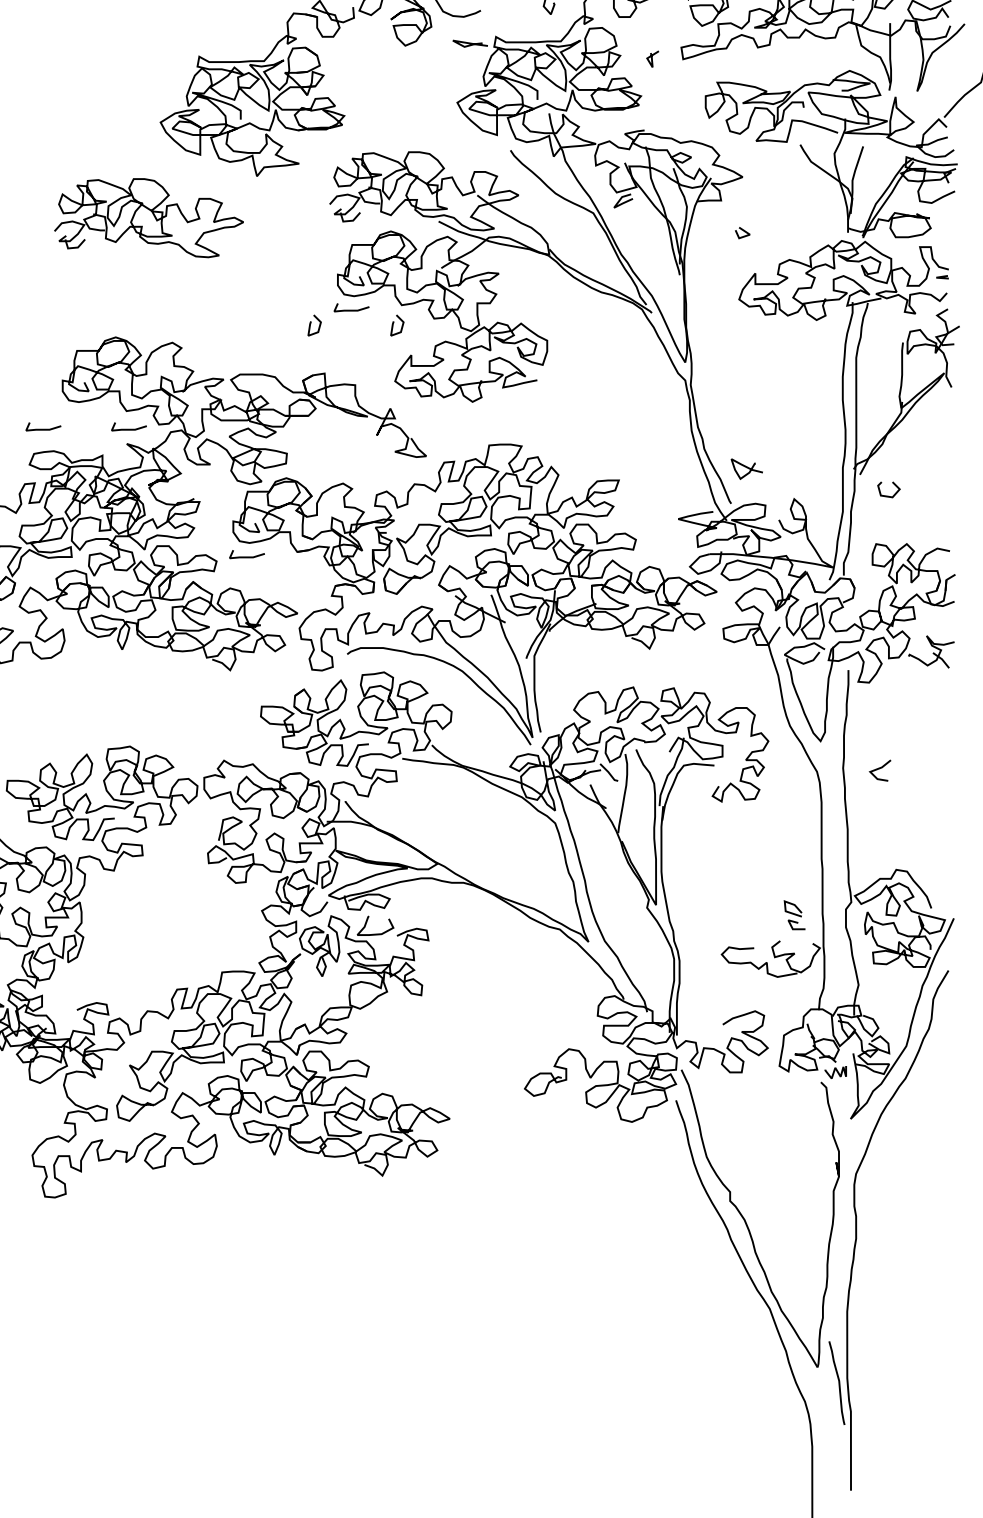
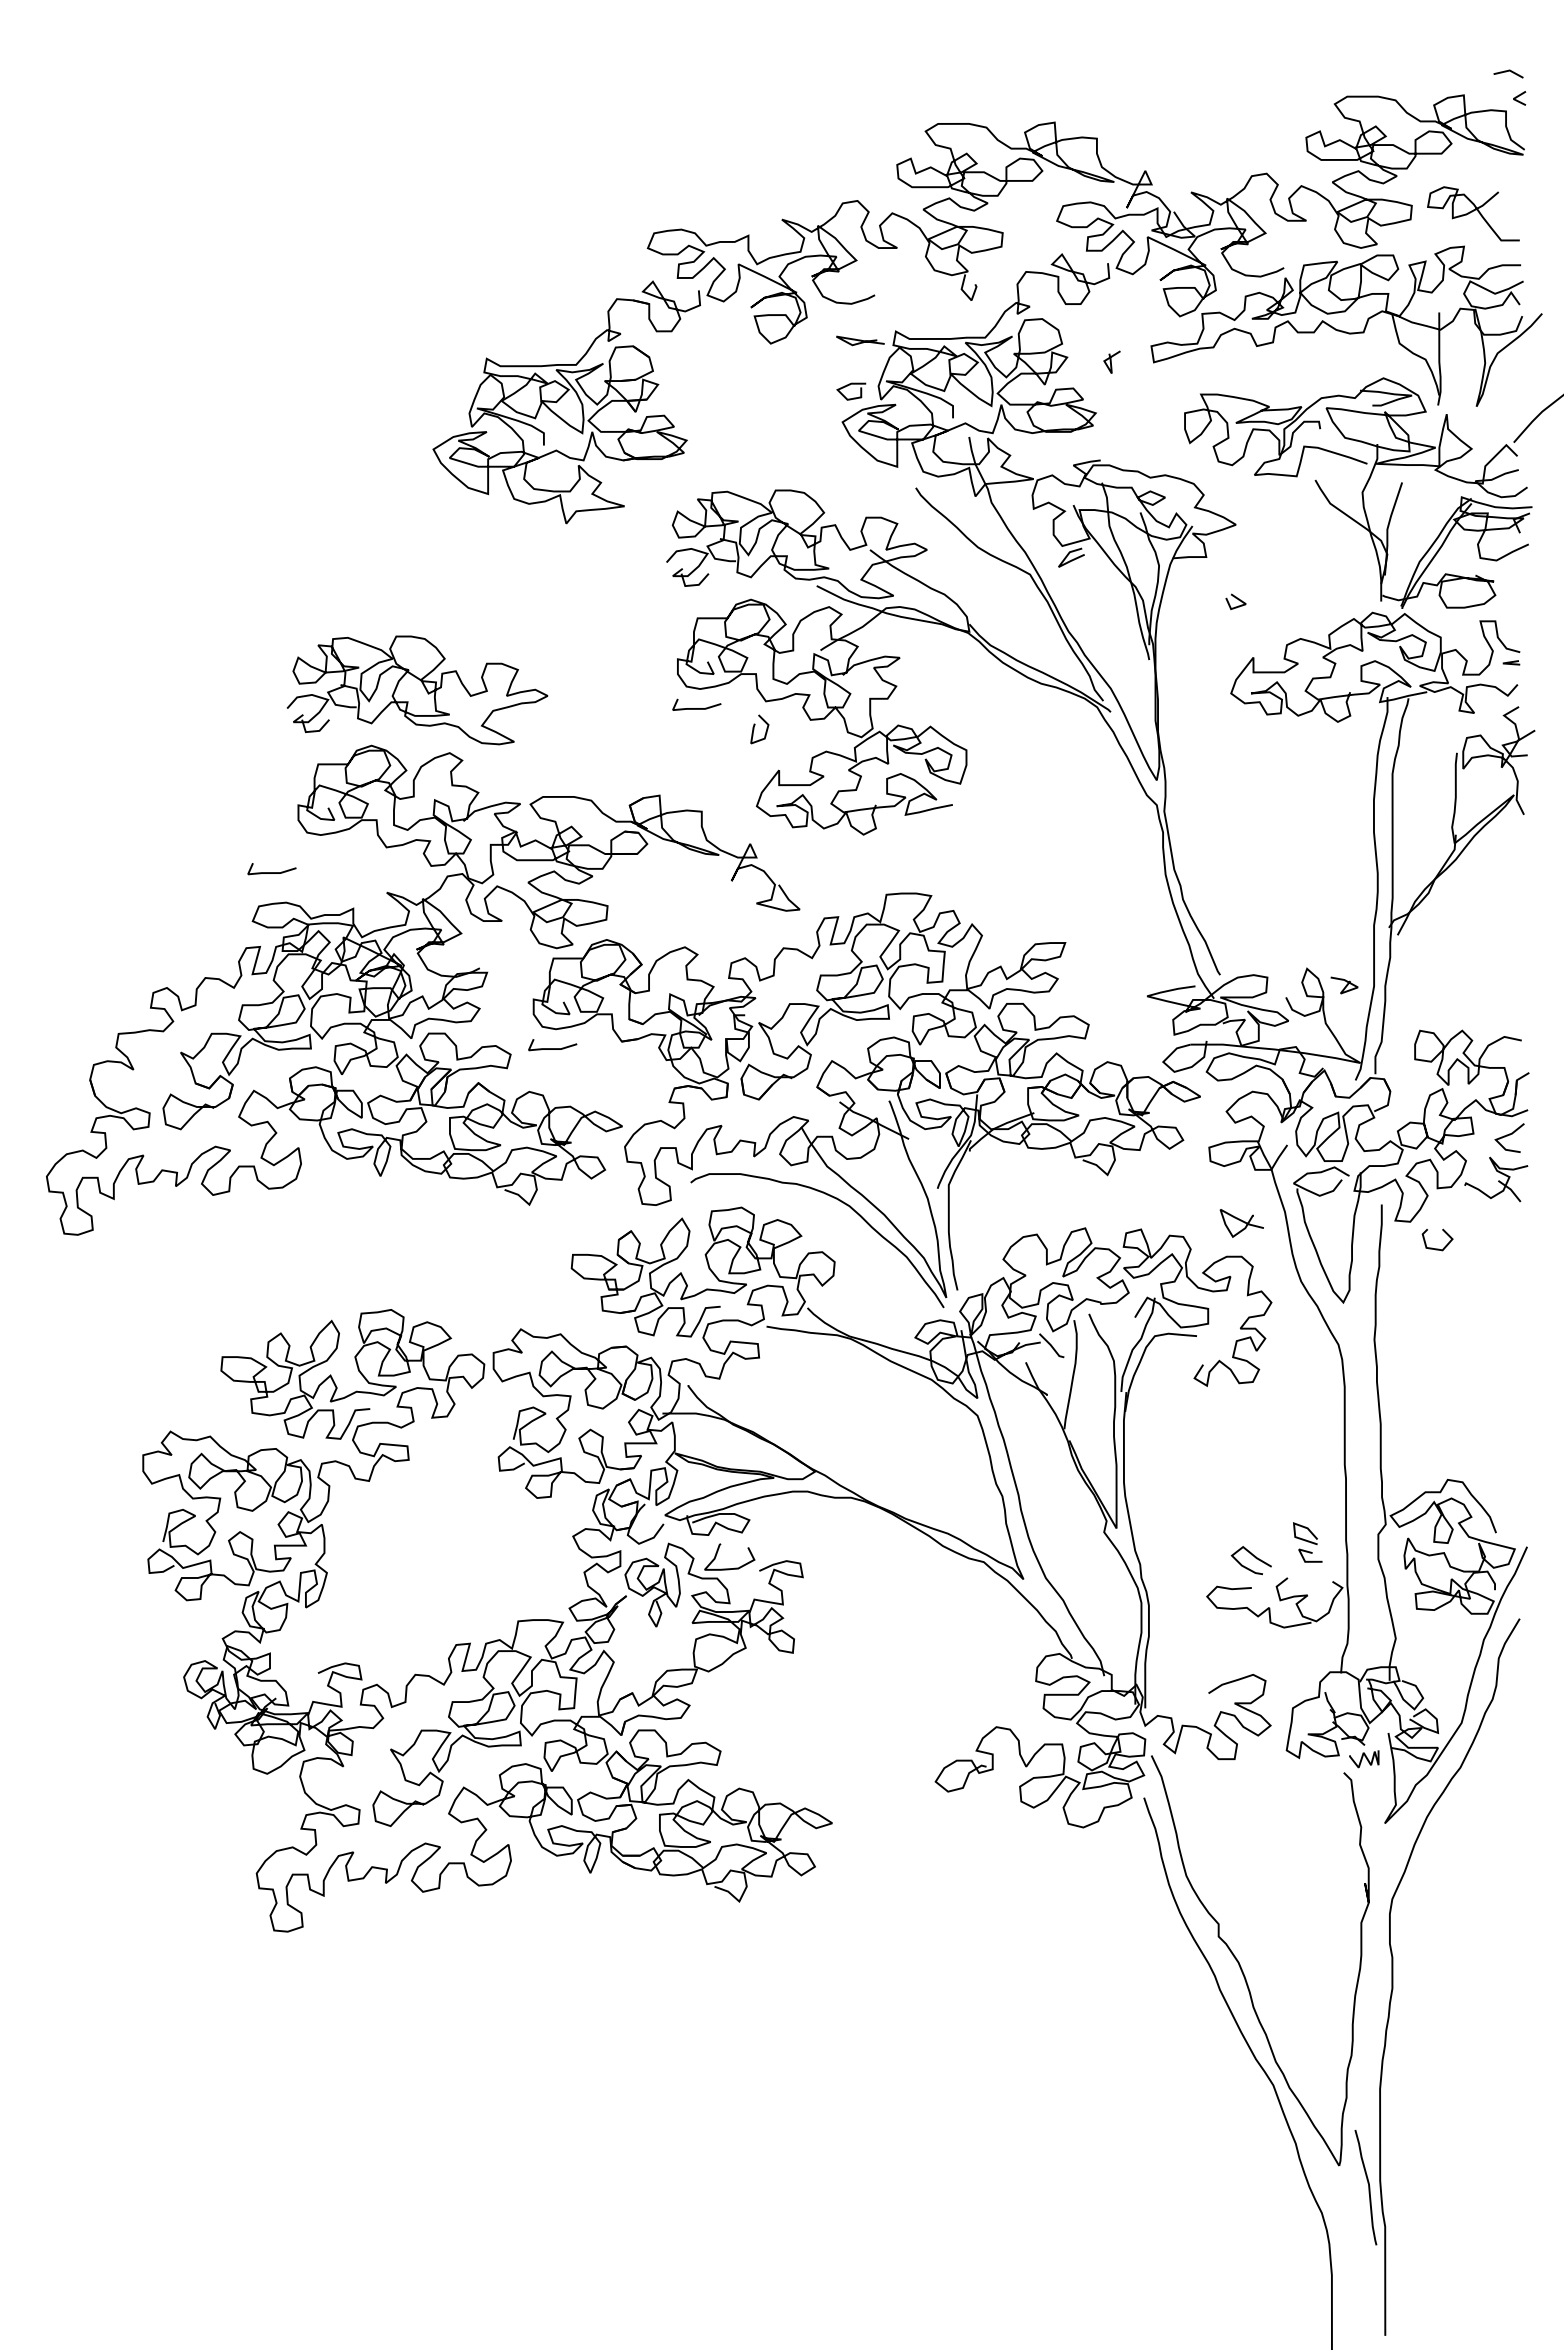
curve: (463, 76) -> (850, 385), added
part: (149, 218) -> (417, 690), moved
curve: (310, 325) -> (640, 729), removed
line: (128, 429) -> (389, 872), removed
curve: (747, 468) -> (1242, 1222), moved
curve: (888, 496) -> (1437, 1248), moved
curve: (822, 511) -> (1345, 985), added
line: (880, 768) -> (1509, 1135), moved
curve: (755, 925) -> (1253, 1556), added

